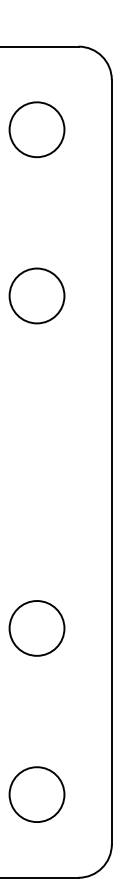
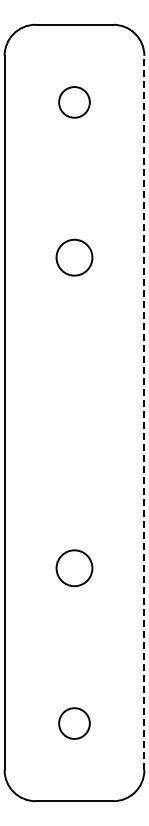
circle: (37, 129) -> (74, 102), size x0.6
circle: (37, 295) -> (74, 257), size x0.7
line: (111, 461) -> (144, 412), solid -> dashed
circle: (37, 627) -> (74, 567), size x0.7
circle: (37, 794) -> (74, 723), size x0.6

